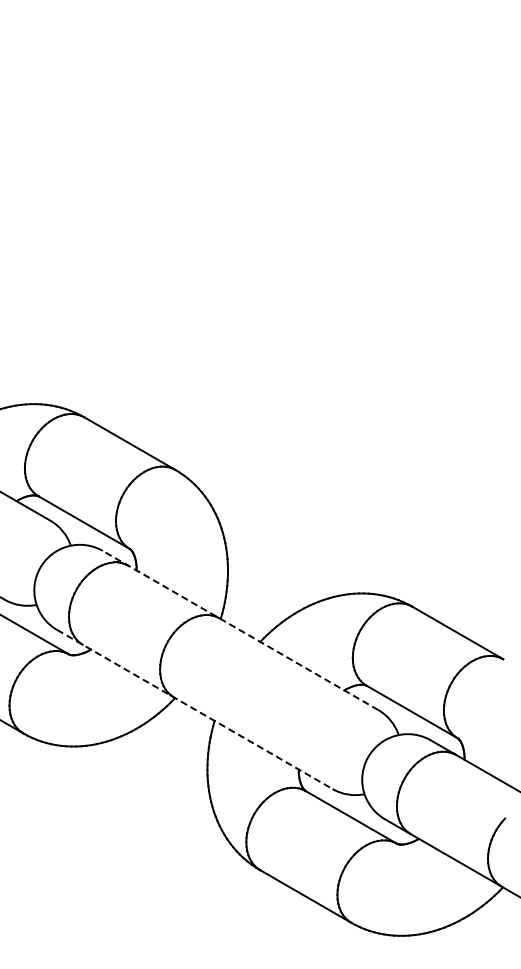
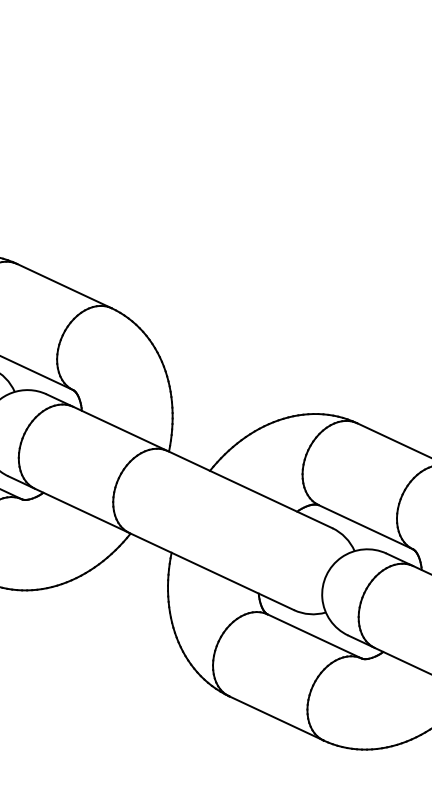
line: (240, 630) -> (189, 461), dashed -> solid
line: (195, 709) -> (151, 543), dashed -> solid

